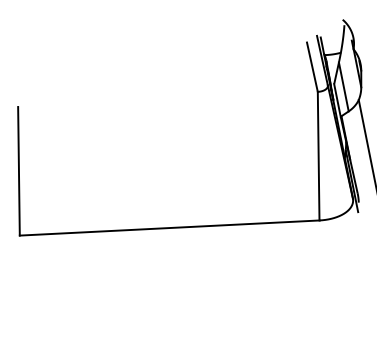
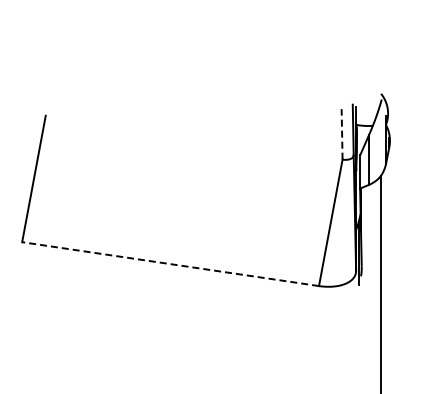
line: (312, 66) -> (342, 133), solid -> dashed
line: (169, 228) -> (170, 264), solid -> dashed

